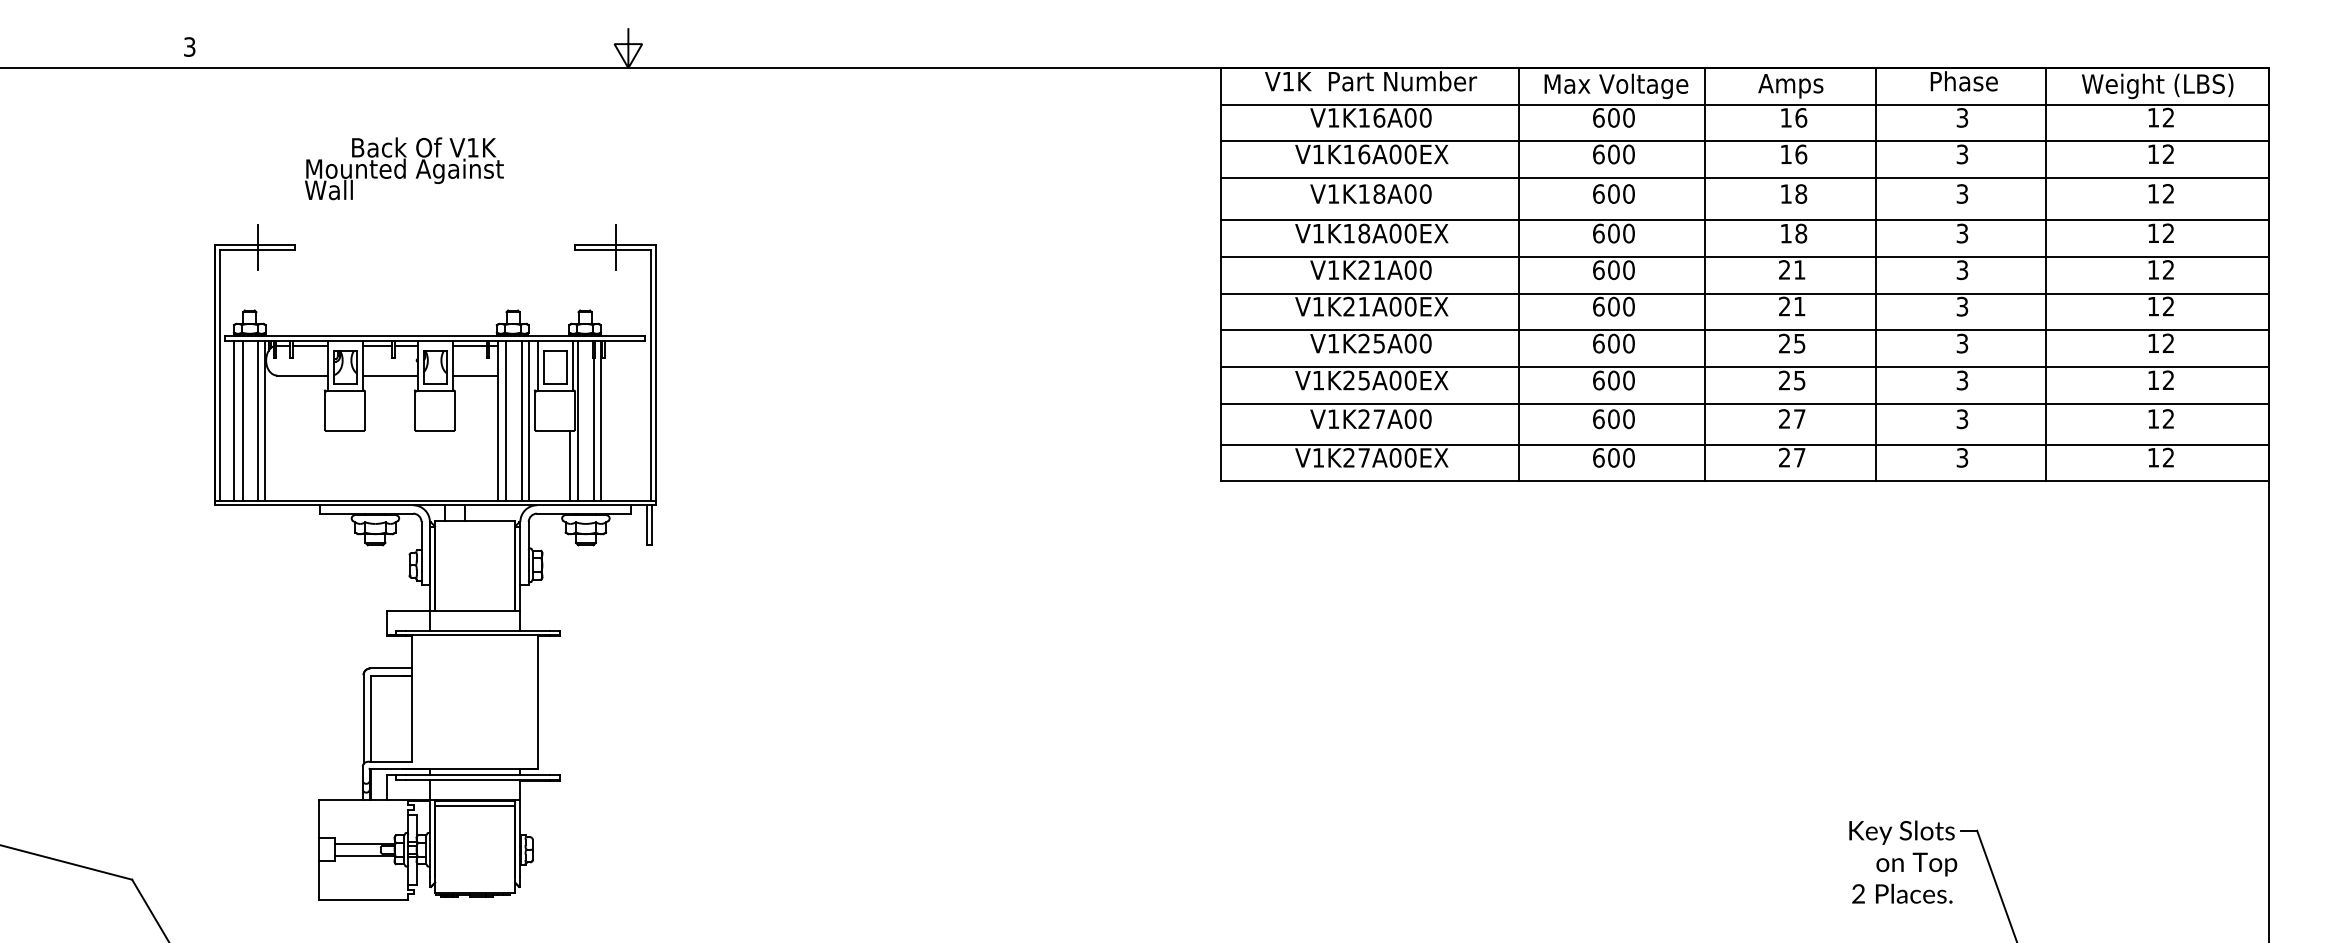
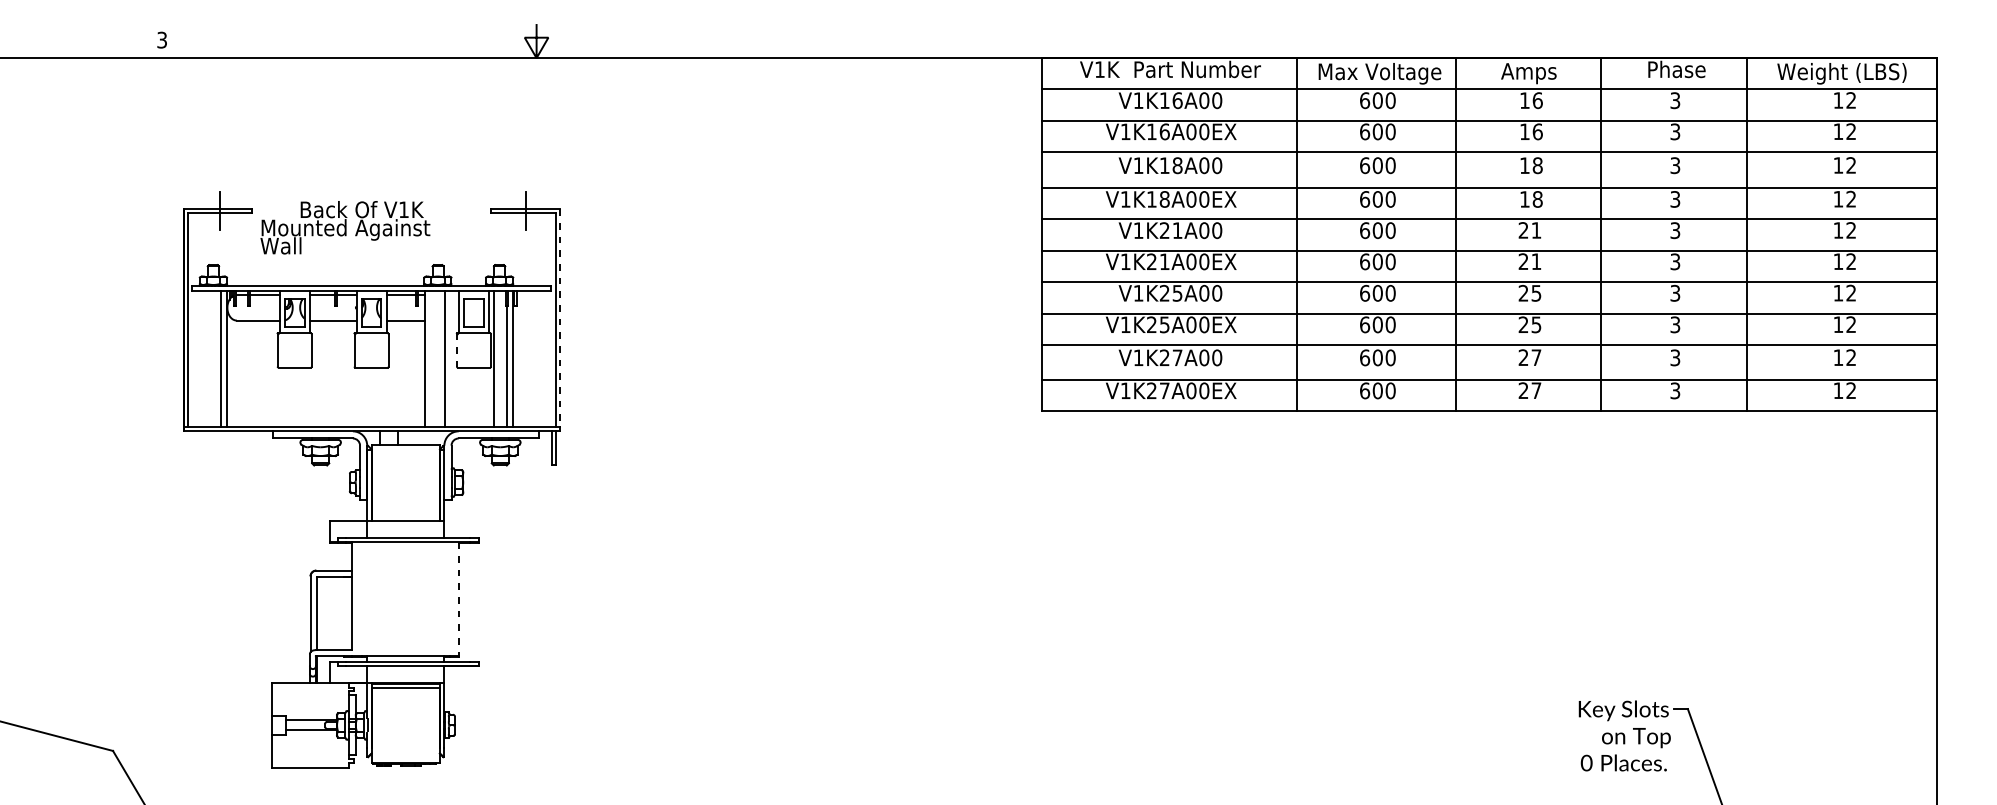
text: (404, 168) -> (345, 227), moved
line: (655, 372) -> (559, 317), solid -> dashed
line: (535, 410) -> (457, 350), solid -> dashed
line: (234, 420) -> (200, 358), removed
line: (242, 420) -> (207, 358), removed
line: (506, 420) -> (432, 358), removed
line: (528, 420) -> (451, 358), removed
line: (569, 465) -> (486, 397), removed
line: (537, 702) -> (459, 599), solid -> dashed
text: (1858, 893) -> (1586, 762), 2 -> 0

